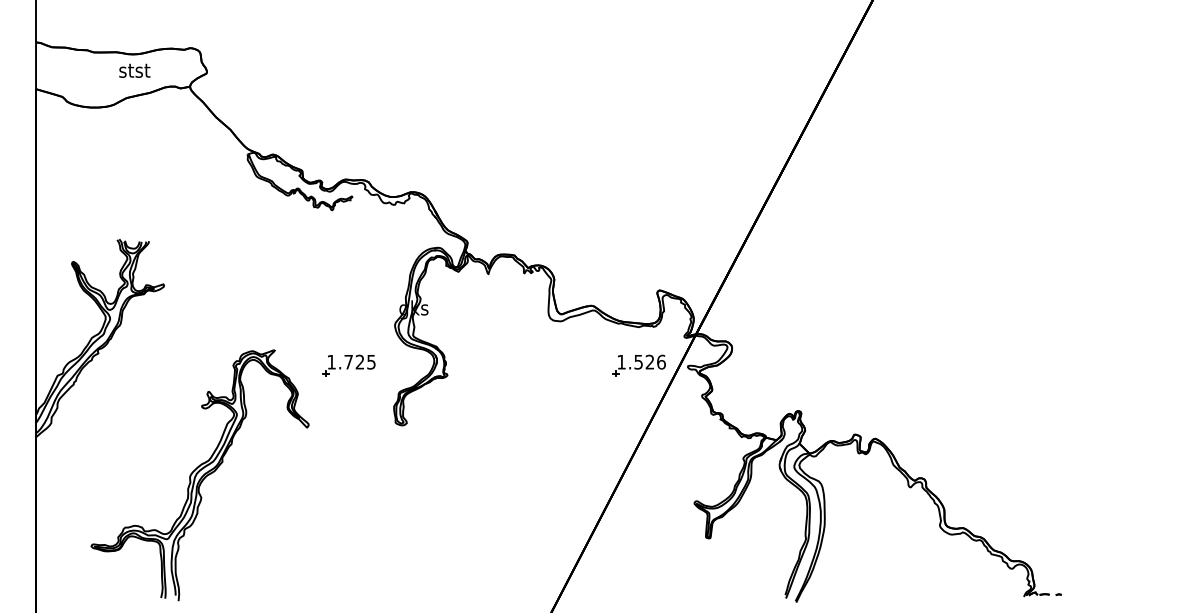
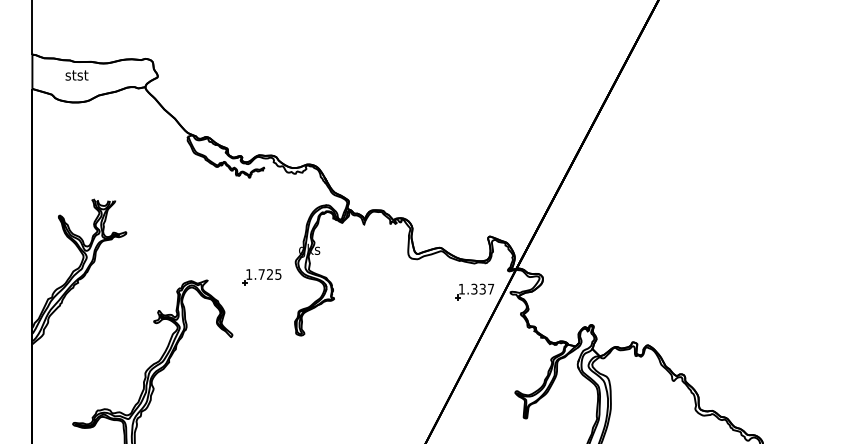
text: (134, 70) -> (76, 75), moved
text: (649, 361) -> (482, 288), 1.526 -> 1.337
part: (348, 365) -> (261, 276), moved

